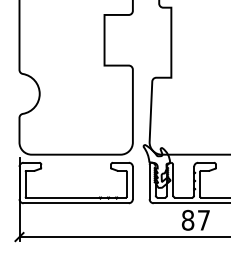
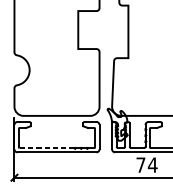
line: (63, 197) -> (47, 148), solid -> dashed
text: (195, 219) -> (146, 164), 87 -> 74

